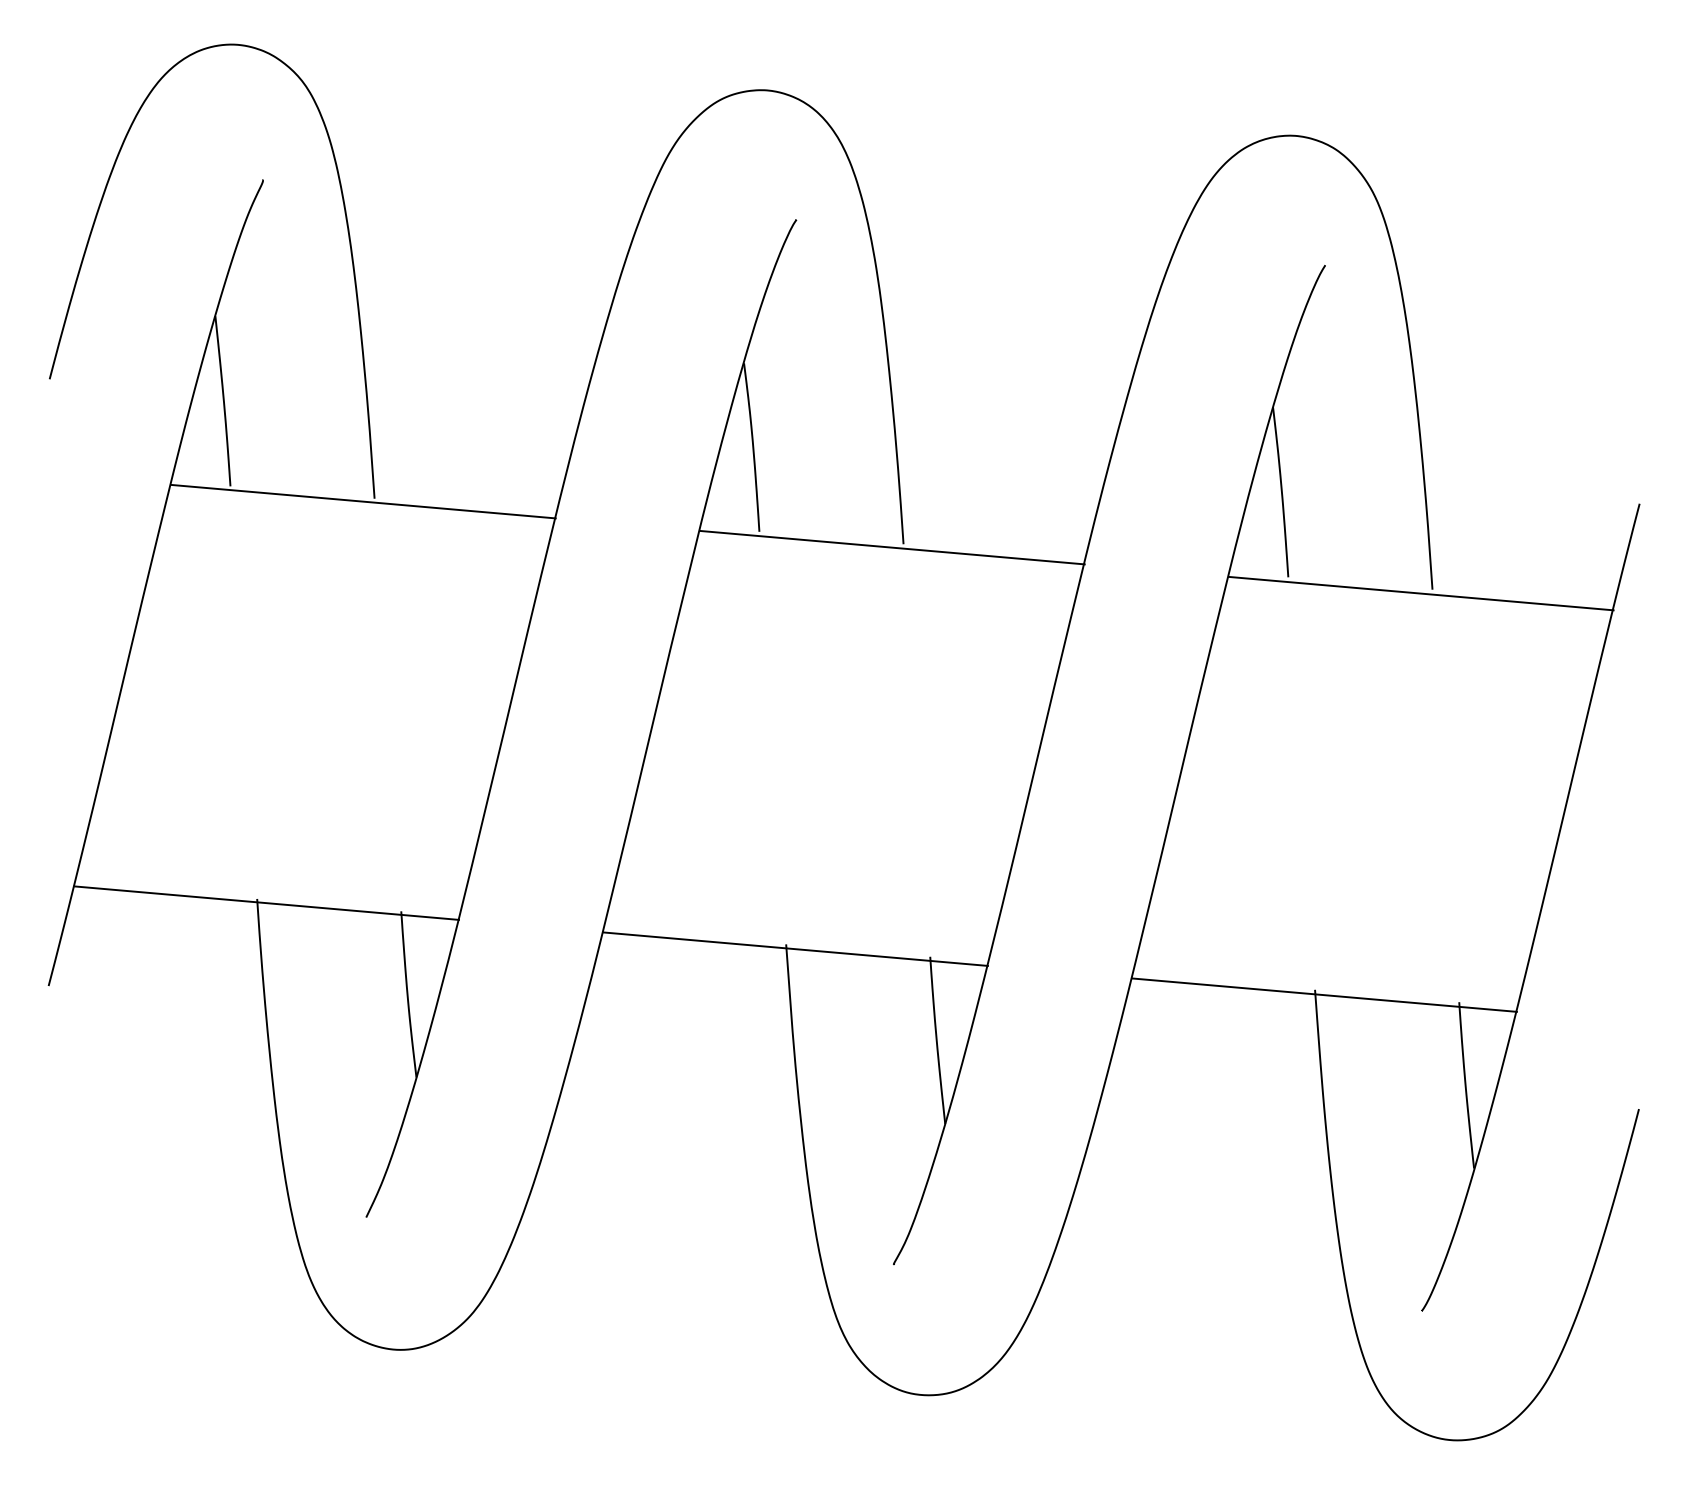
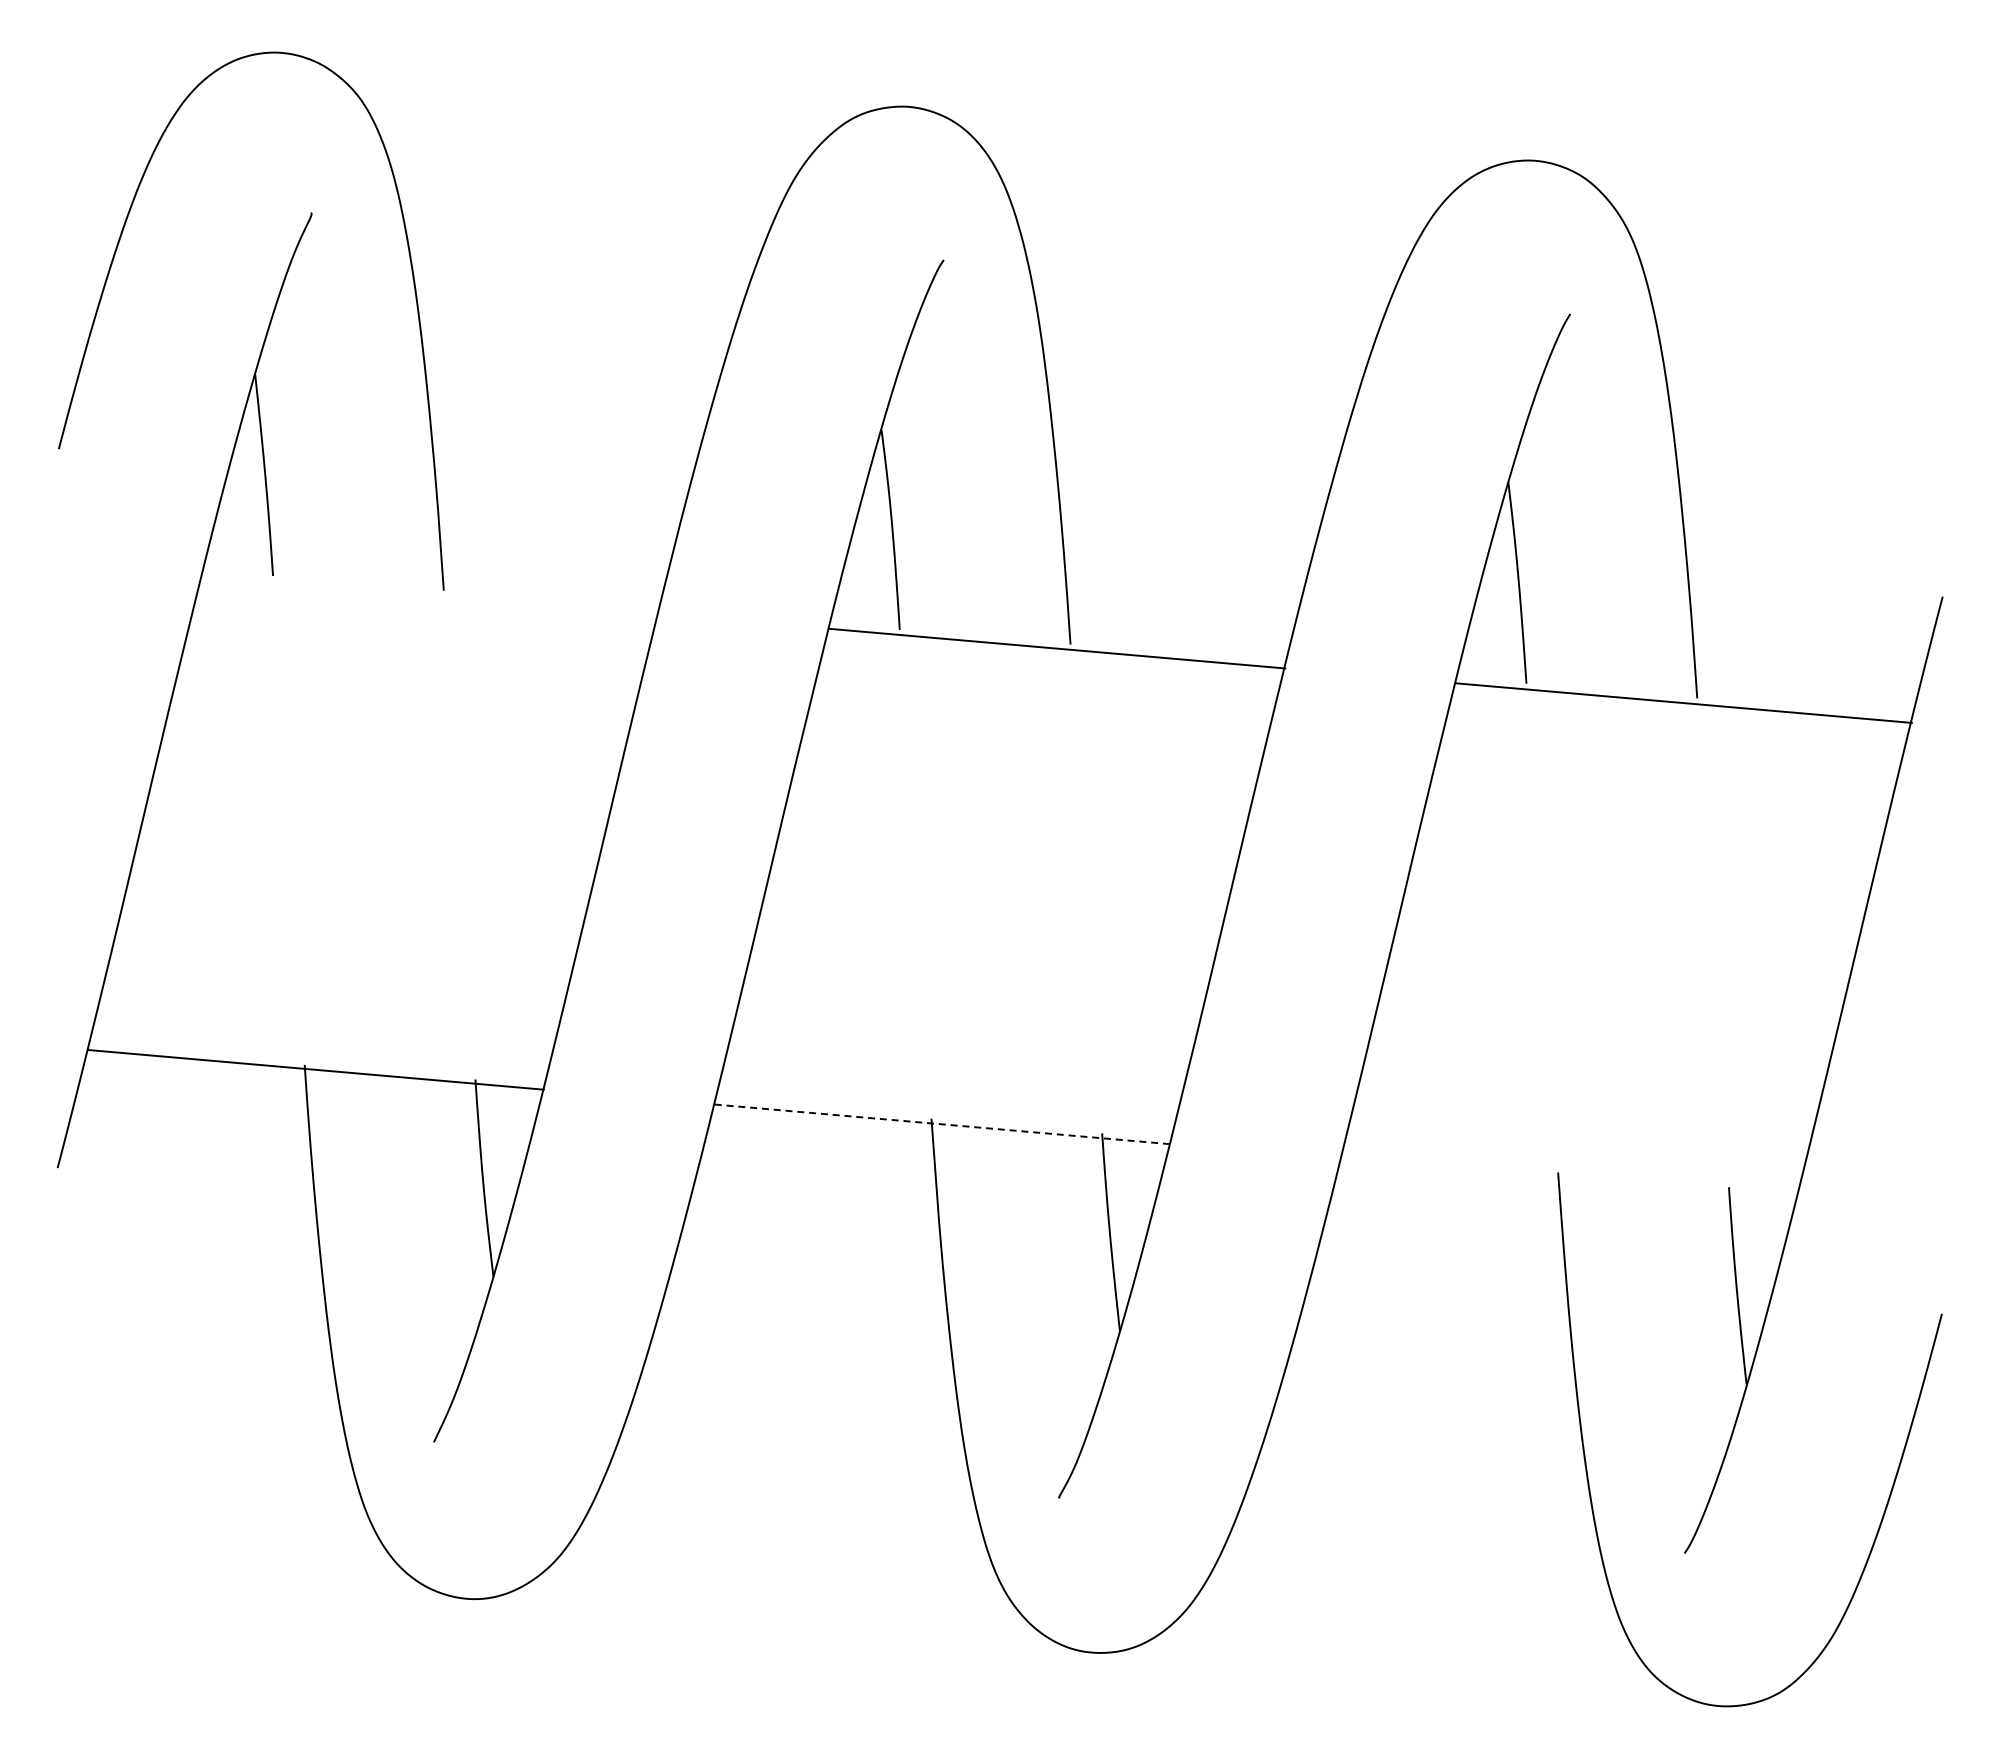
line: (363, 501) -> (430, 593), removed
line: (795, 949) -> (942, 1124), solid -> dashed
line: (1324, 994) -> (1569, 1178), removed

